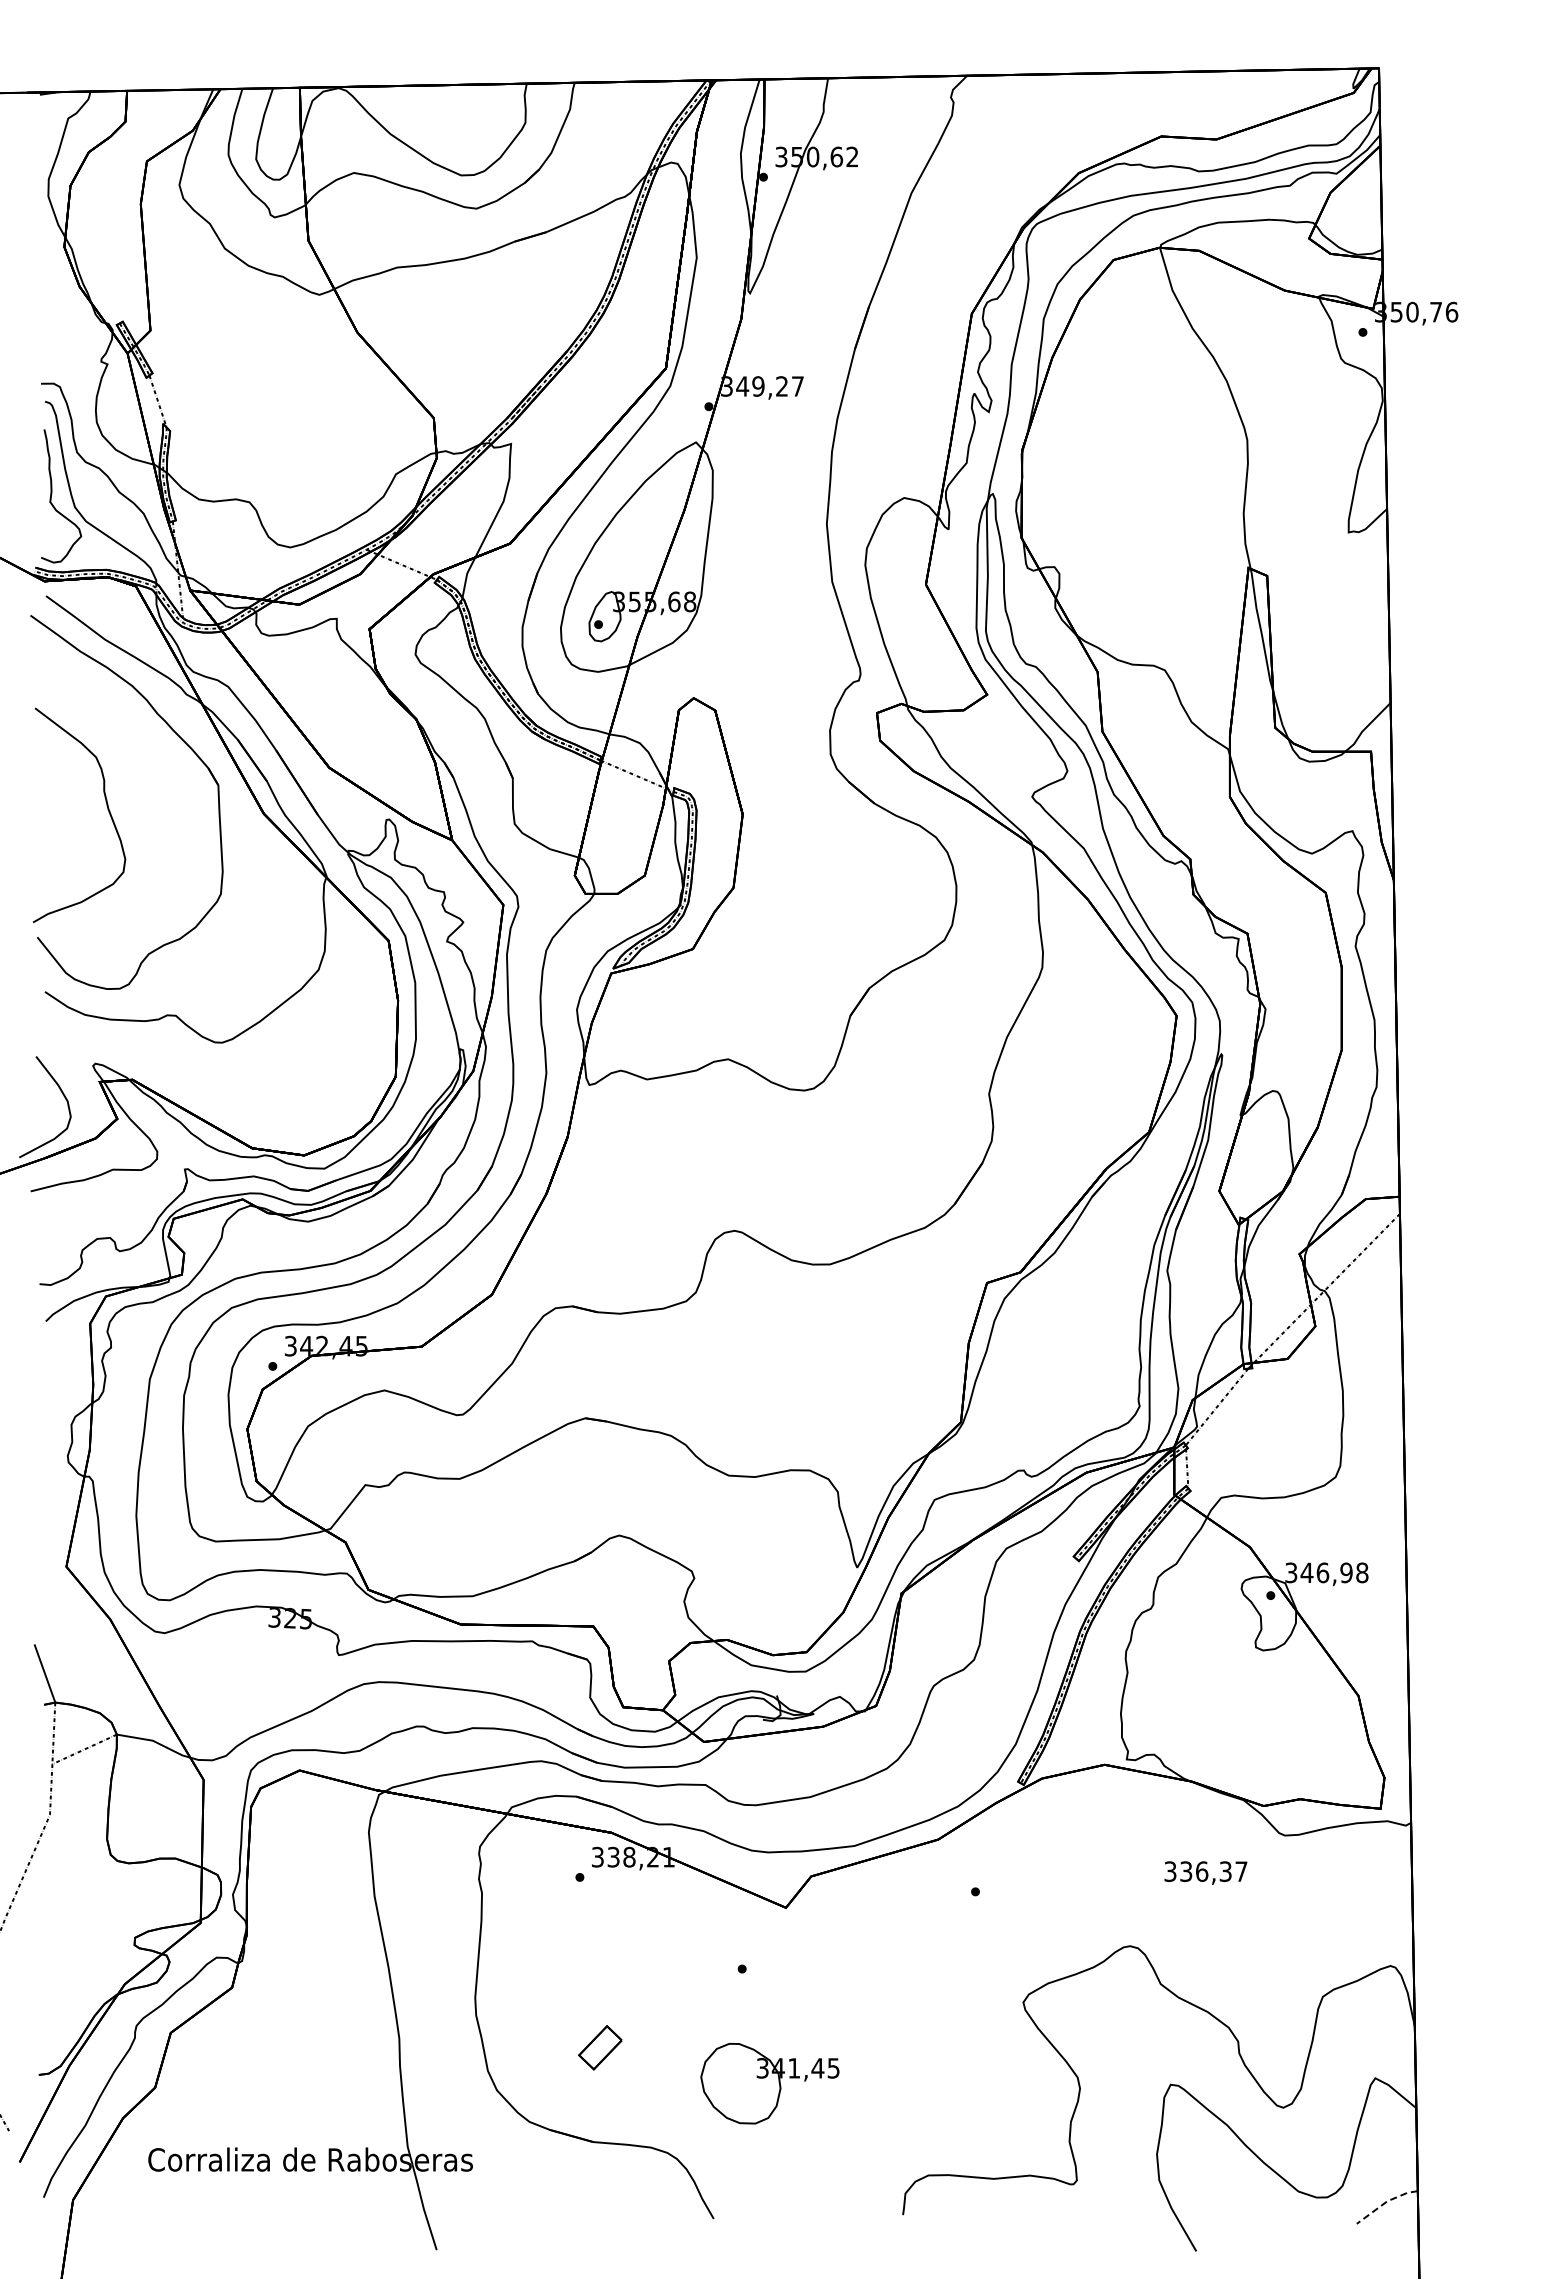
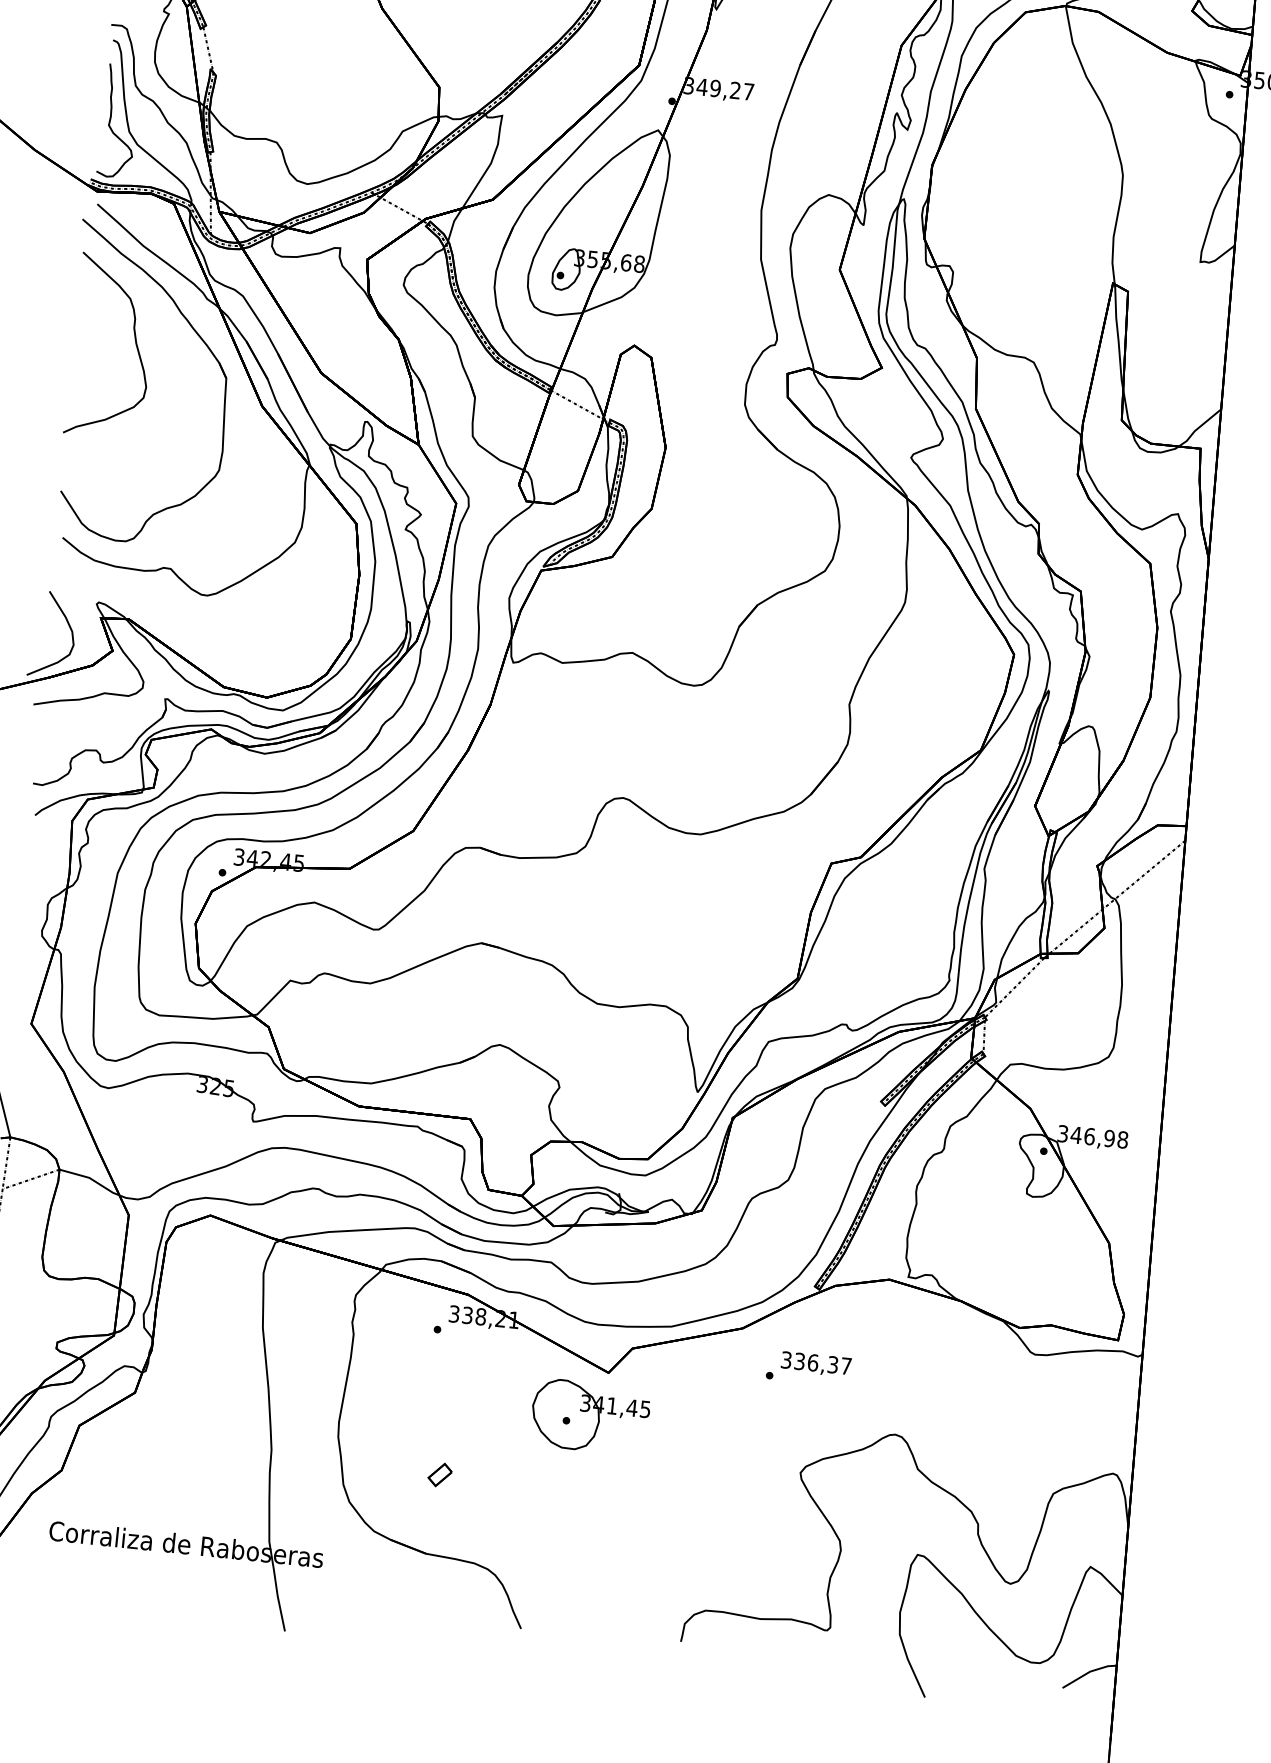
curve: (106, 806) -> (134, 341), moved
text: (1205, 1872) -> (815, 1363), moved
part: (600, 2047) -> (440, 1474), size x0.62
part: (769, 2083) -> (590, 1416), moved
line: (1385, 2202) -> (1088, 1672), dashed -> solid

